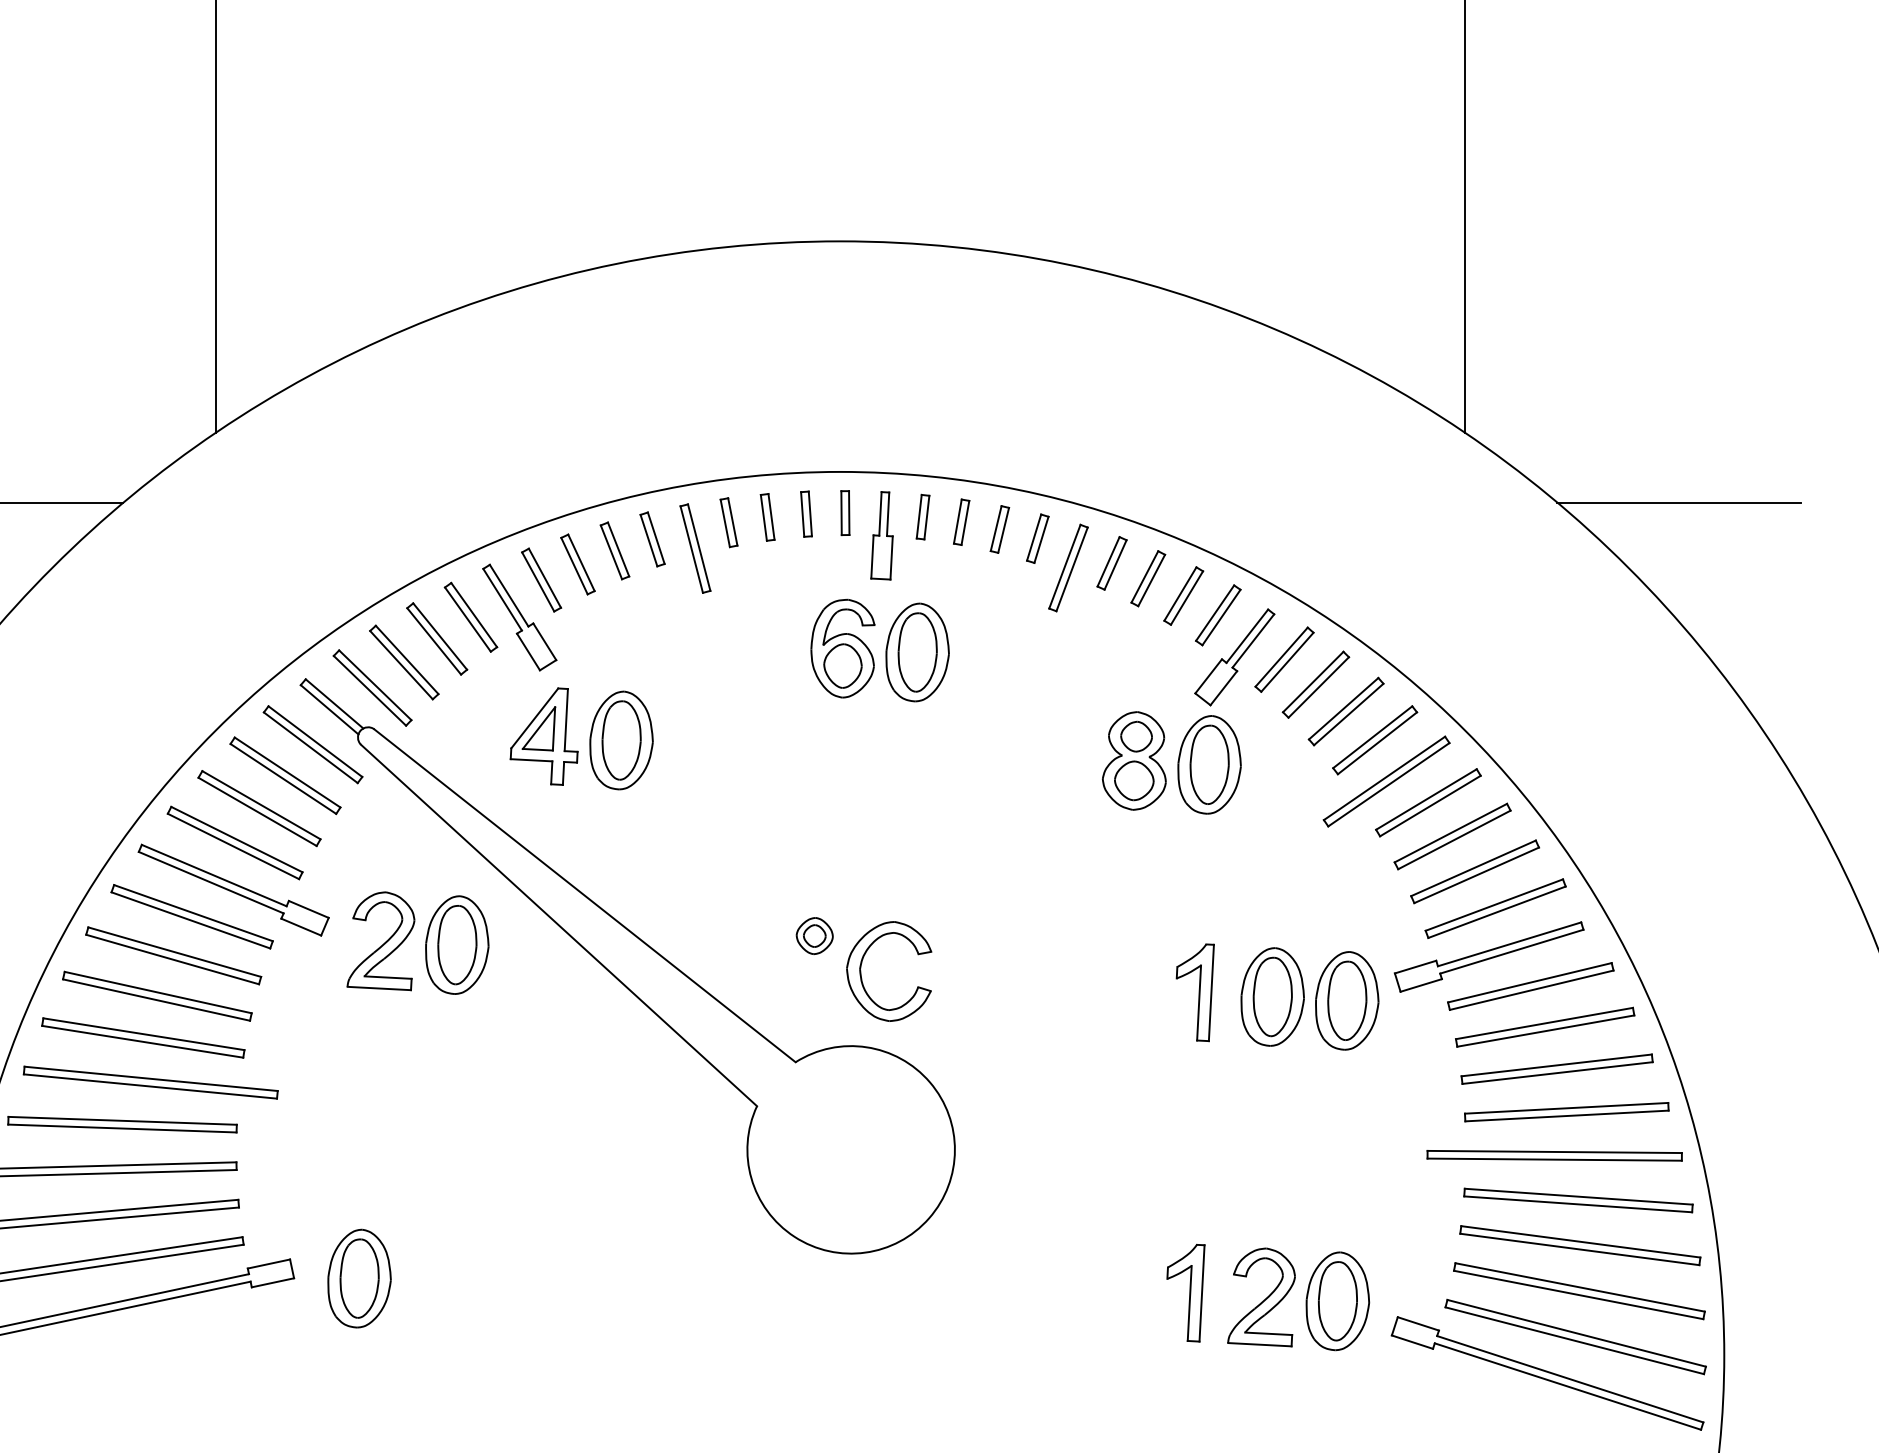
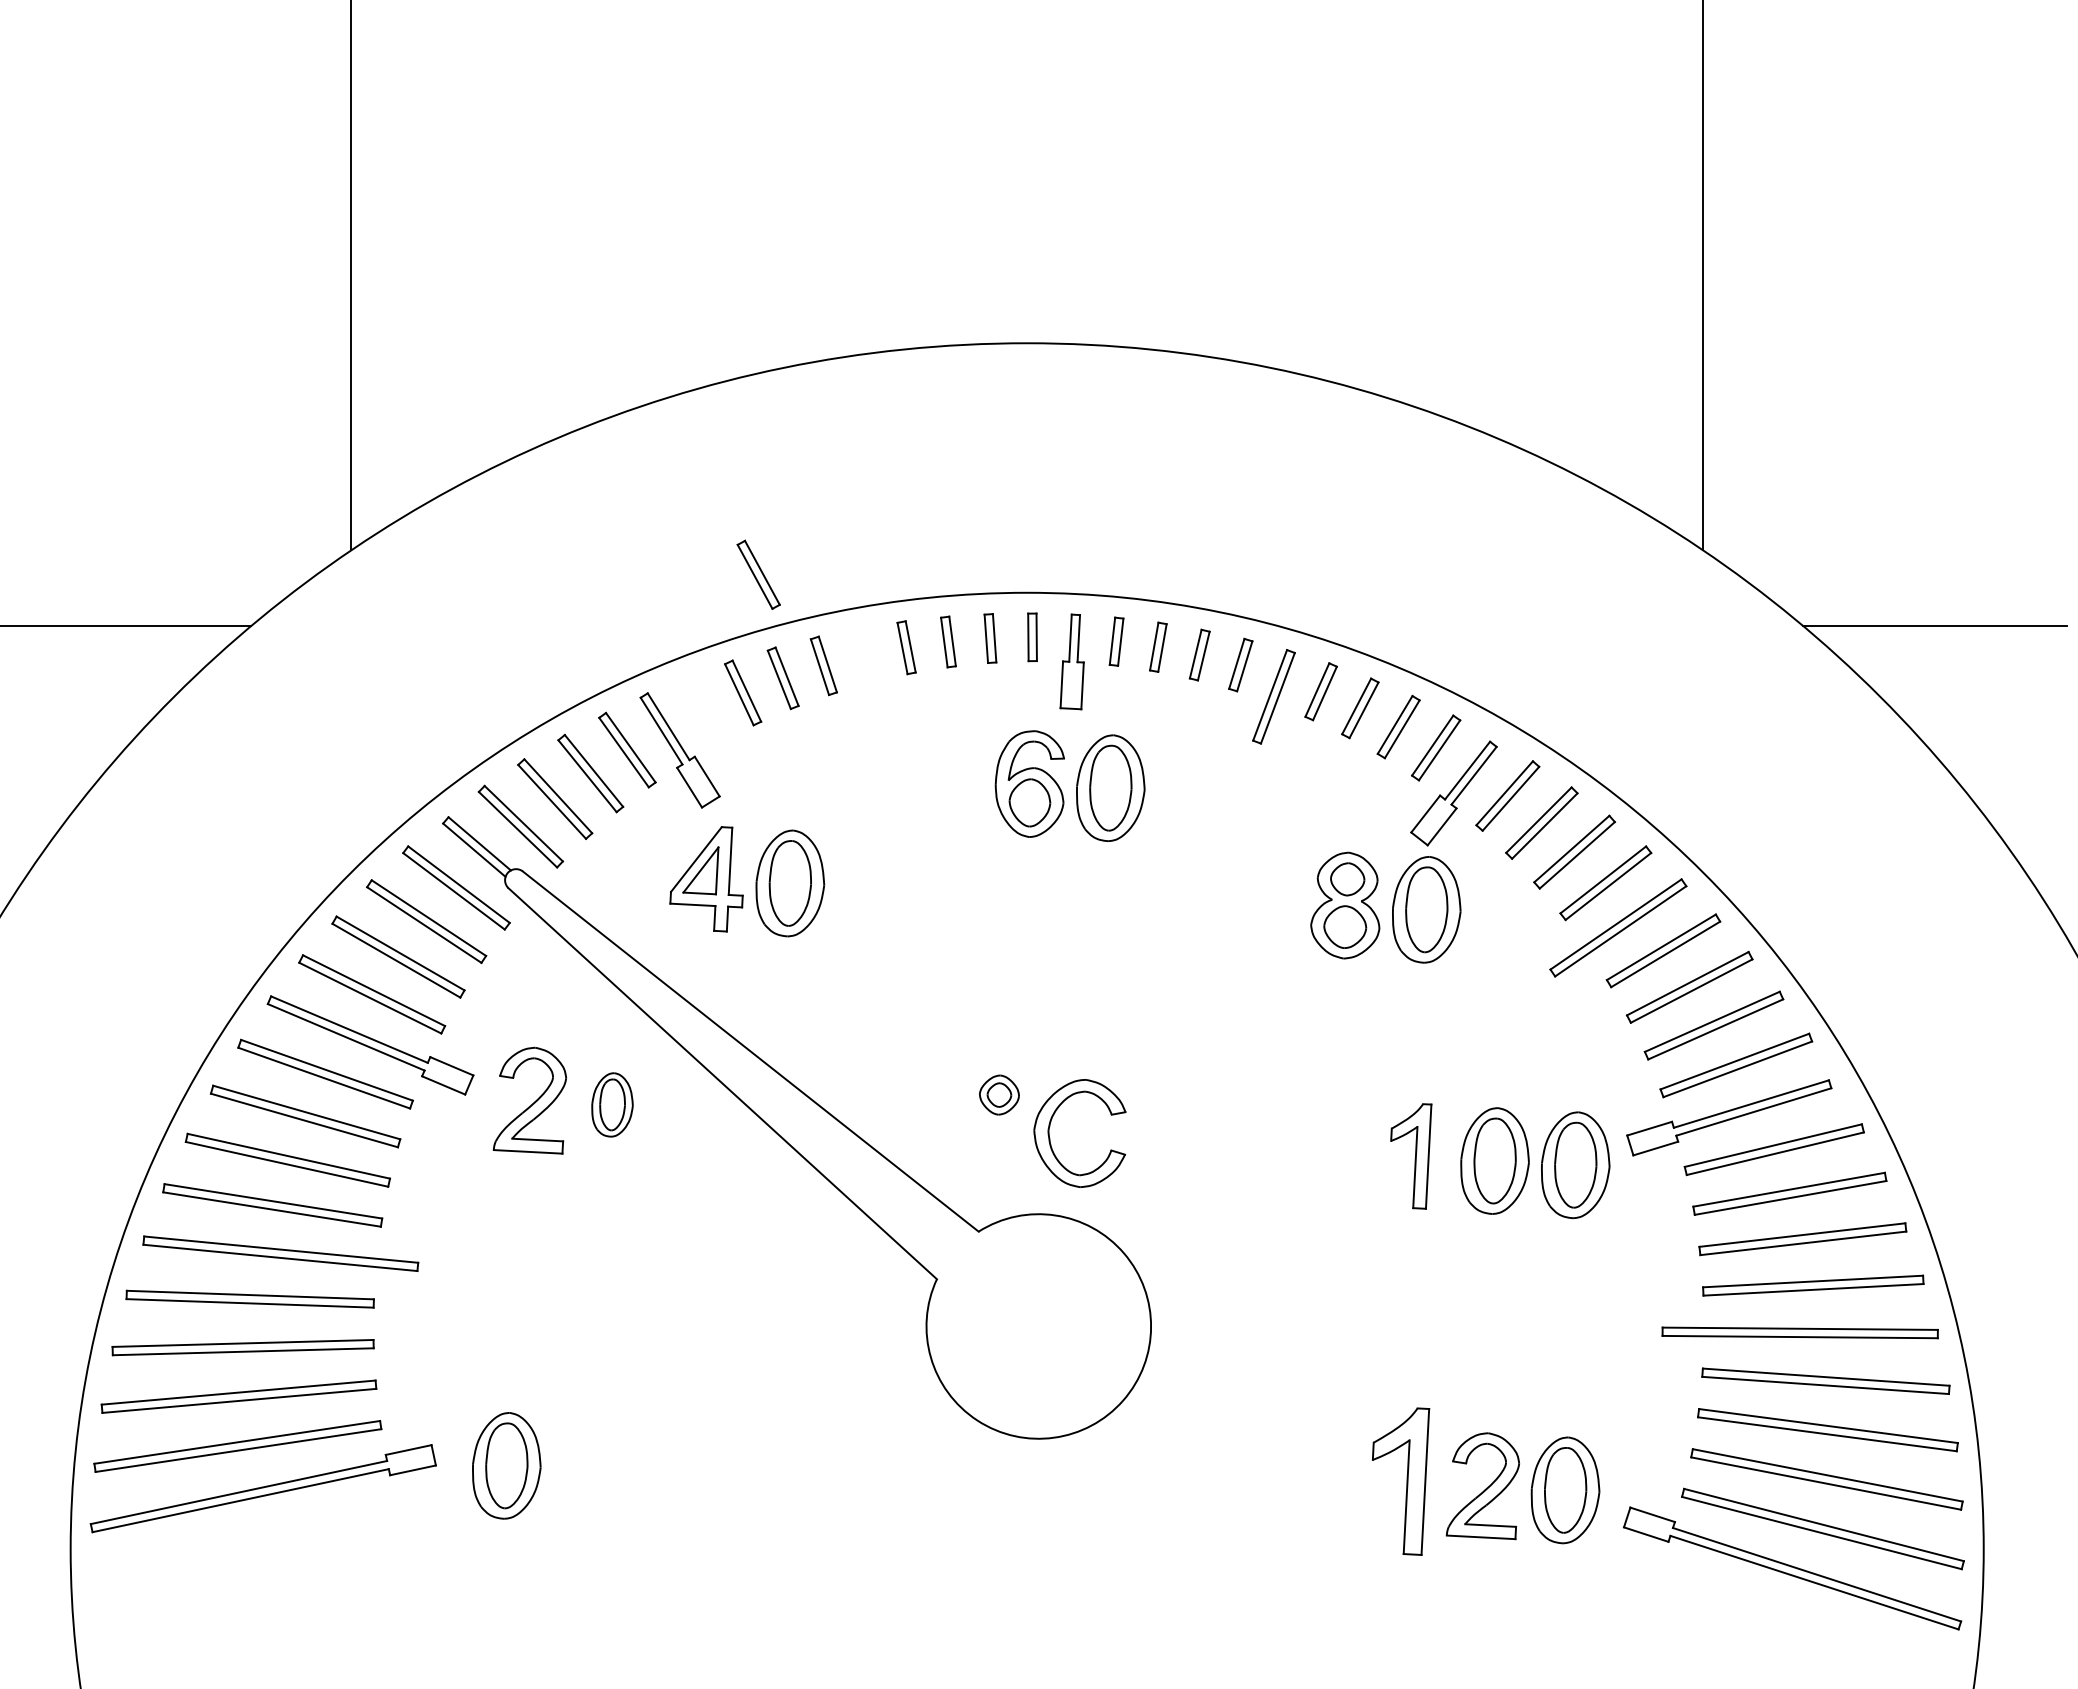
part: (695, 548) -> (870, 675), removed
part: (541, 579) -> (758, 574), moved
part: (457, 944) -> (612, 1104), size x0.6
part: (1186, 1293) -> (1401, 1481), size x1.4

